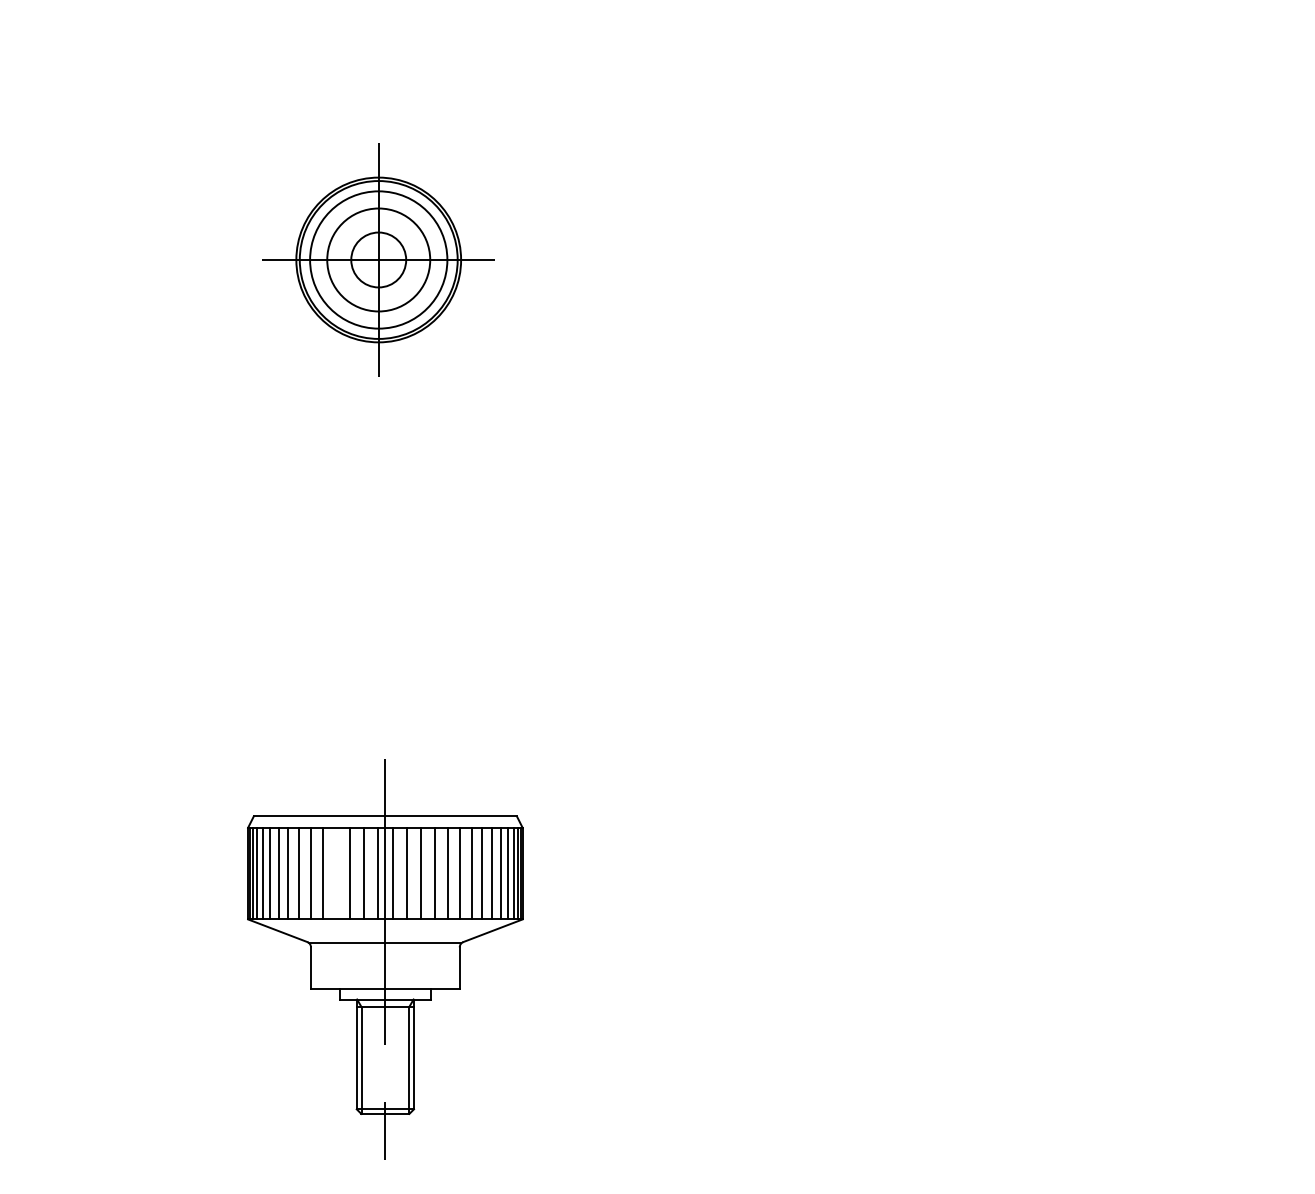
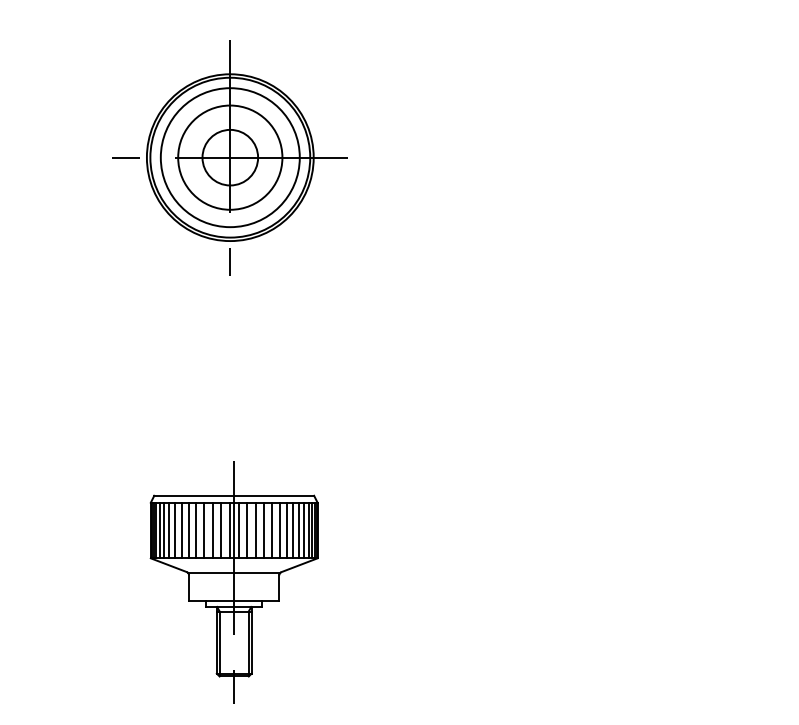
part: (377, 259) -> (229, 157), size x1.67
line: (336, 873) -> (204, 530), added

